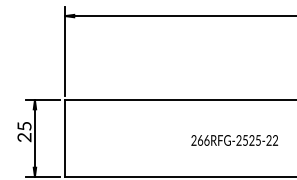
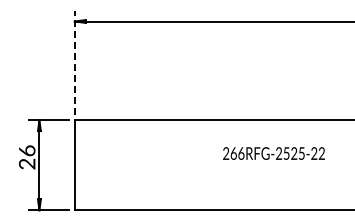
line: (64, 51) -> (74, 62), solid -> dashed
text: (24, 125) -> (27, 150), 25 -> 26
text: (234, 140) -> (273, 153), moved

